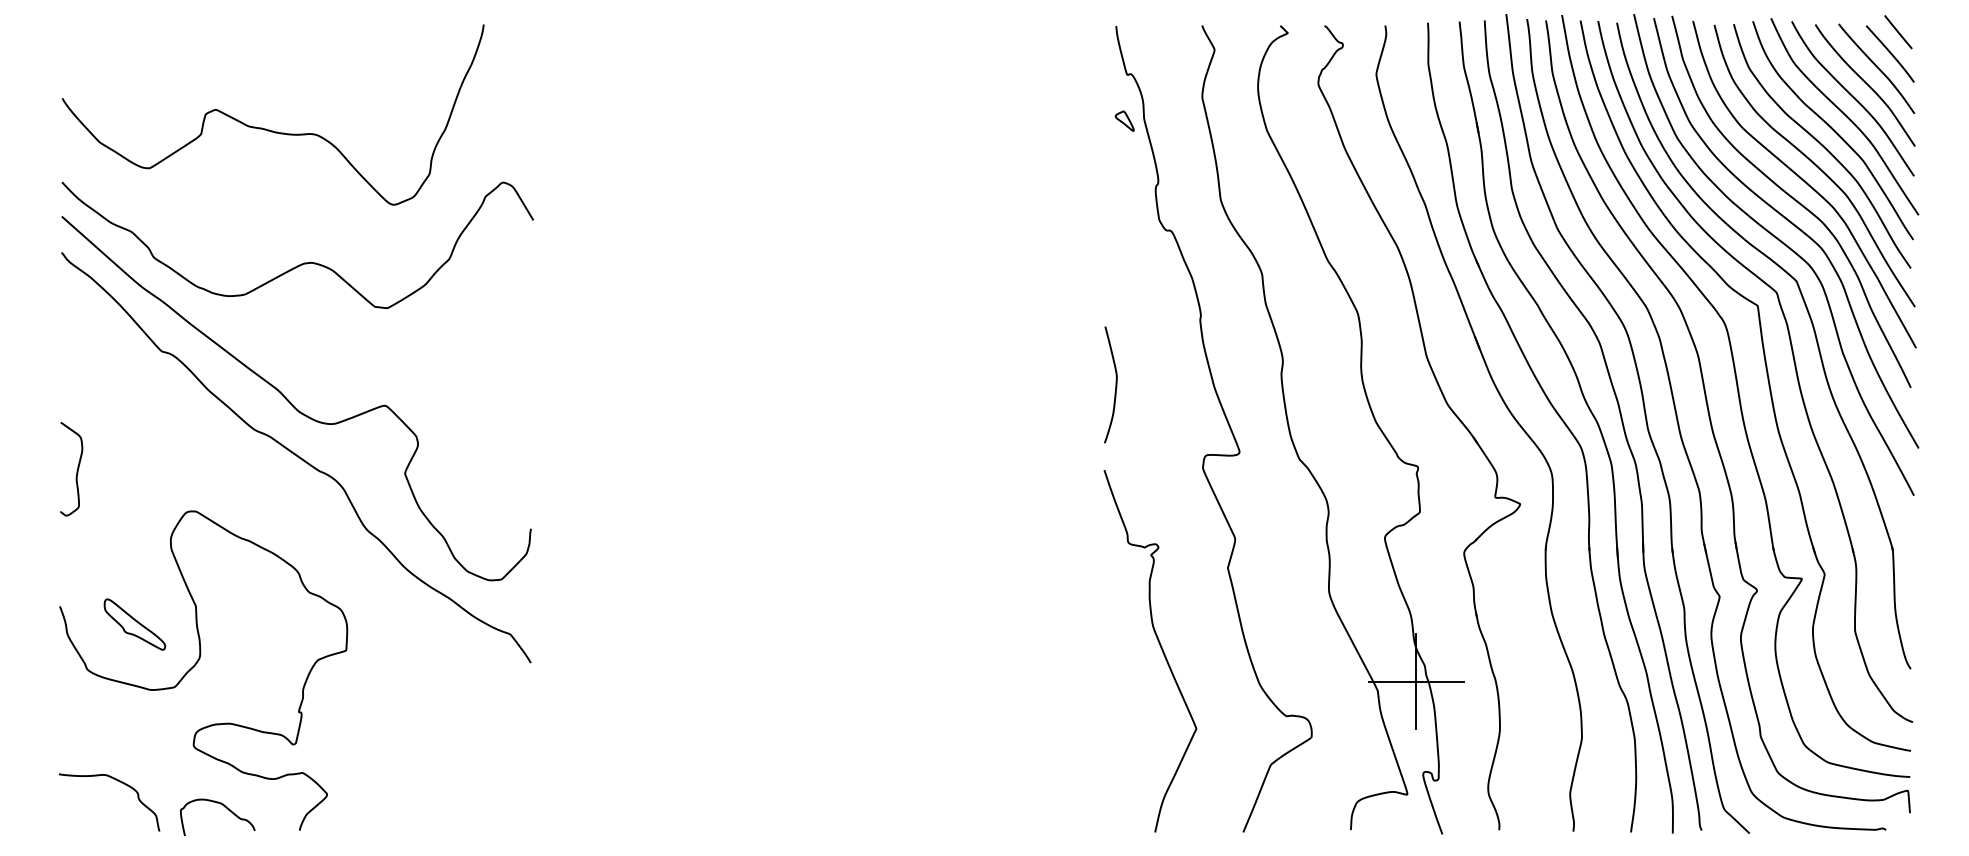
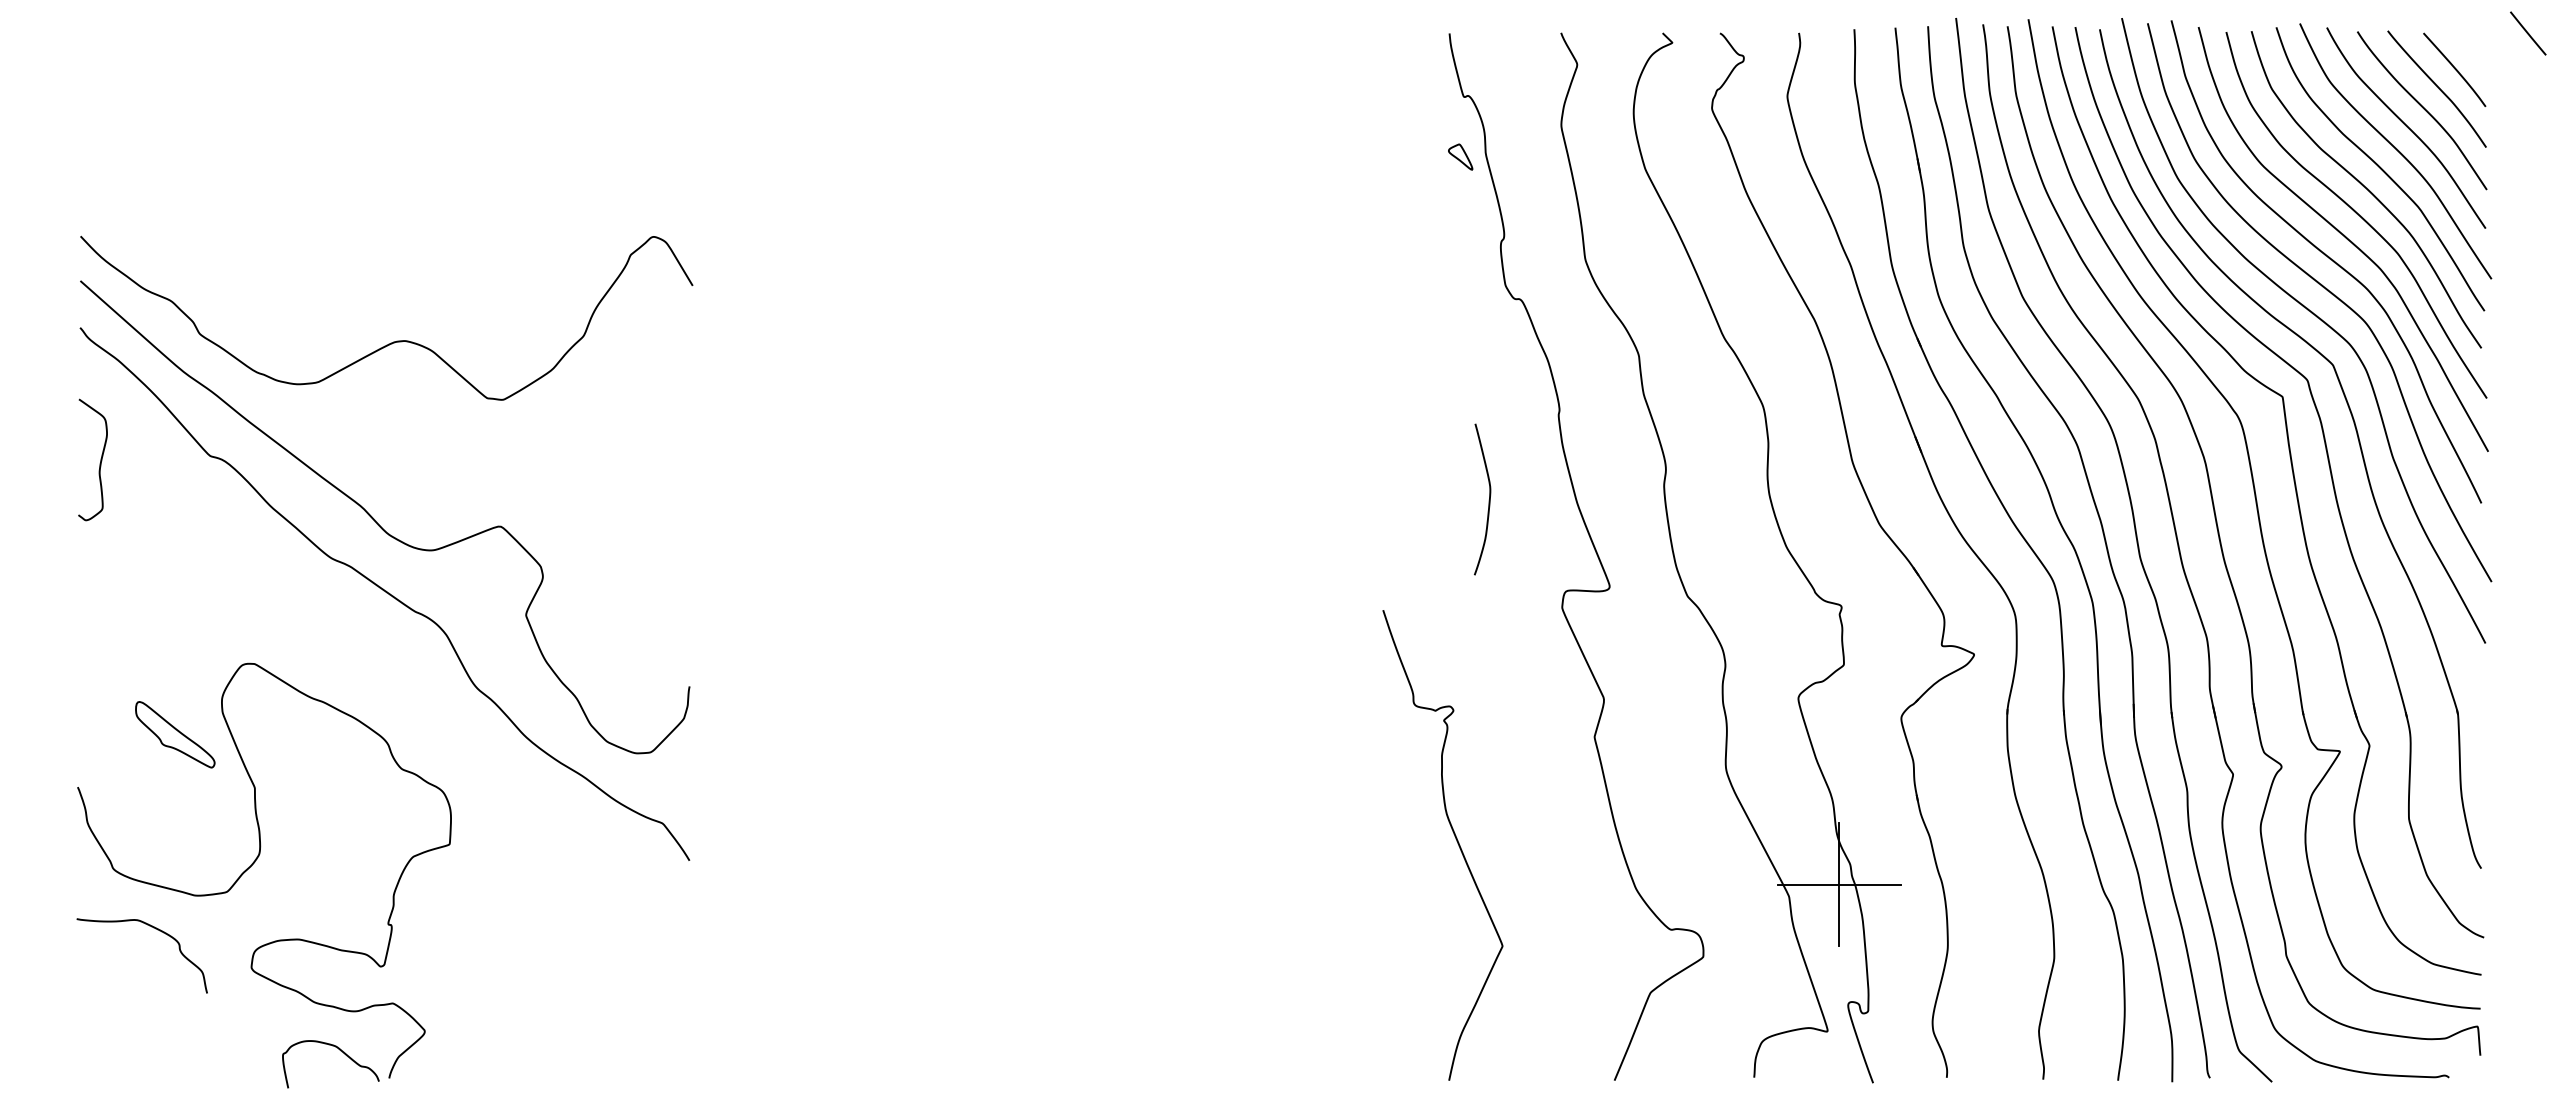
line: (1898, 32) -> (2528, 33), moved
curve: (267, 129) -> (347, 167), removed
curve: (1115, 385) -> (1488, 500), moved
curve: (77, 468) -> (100, 459), moved
part: (135, 624) -> (175, 734), moved
curve: (1160, 646) -> (1455, 839), moved
curve: (119, 782) -> (155, 929), moved
curve: (225, 807) -> (340, 1051), moved

